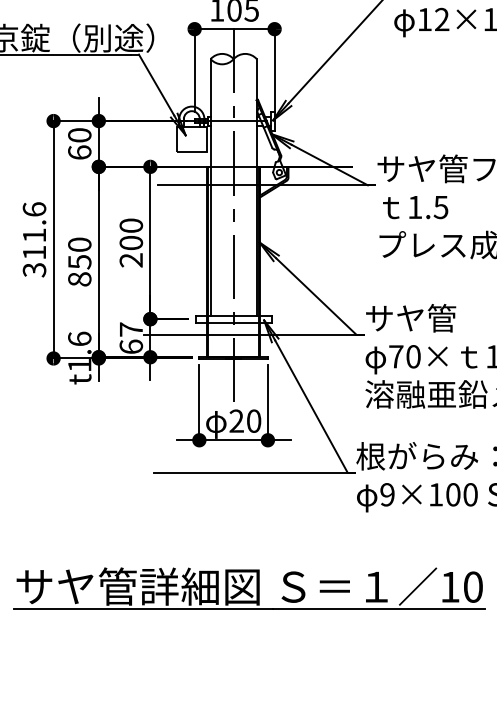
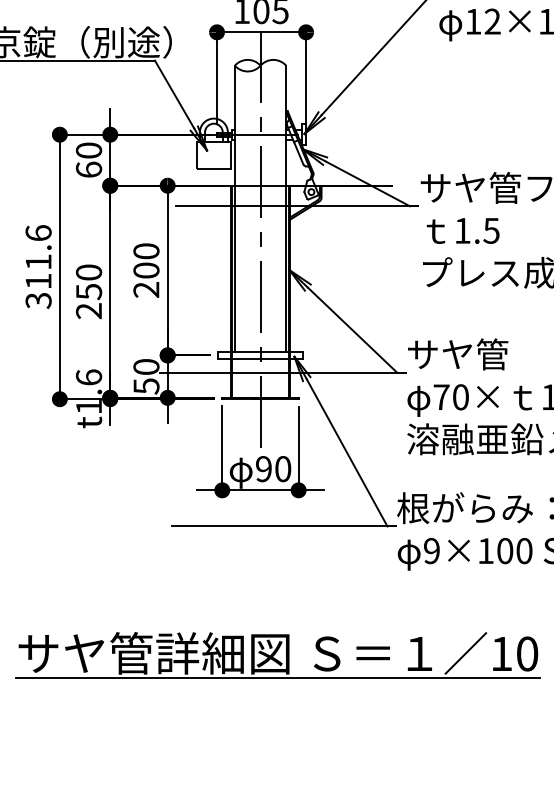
text: (79, 279) -> (88, 311), 850 -> 250
text: (131, 338) -> (146, 376), 67 -> 50
text: (236, 420) -> (263, 468), 20 -> 90

